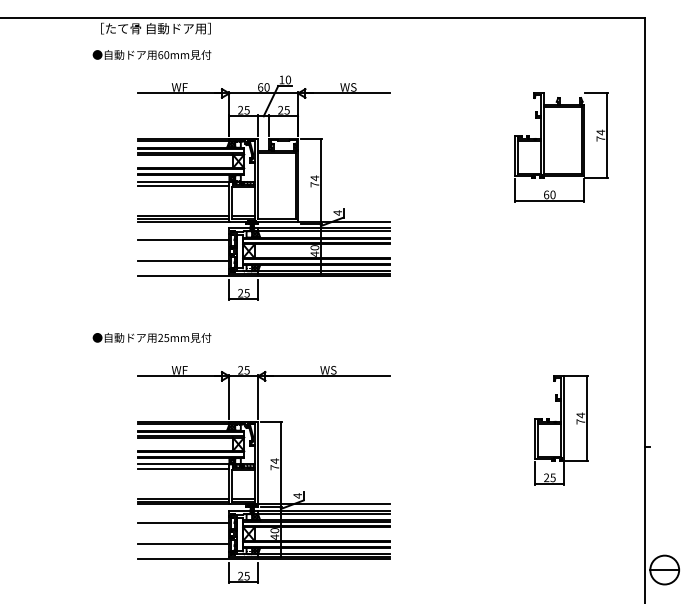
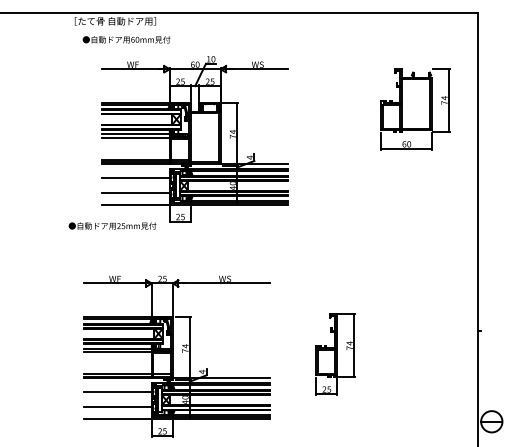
text: (151, 54) -> (126, 39), moved
text: (151, 337) -> (112, 225), moved
part: (561, 430) -> (335, 354), moved
part: (262, 475) -> (176, 356), moved

